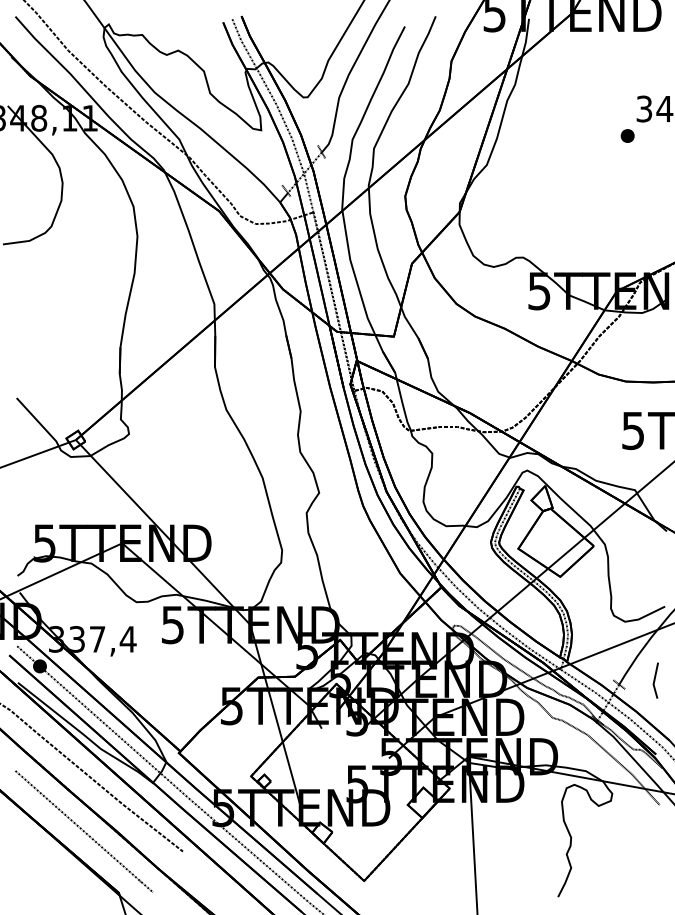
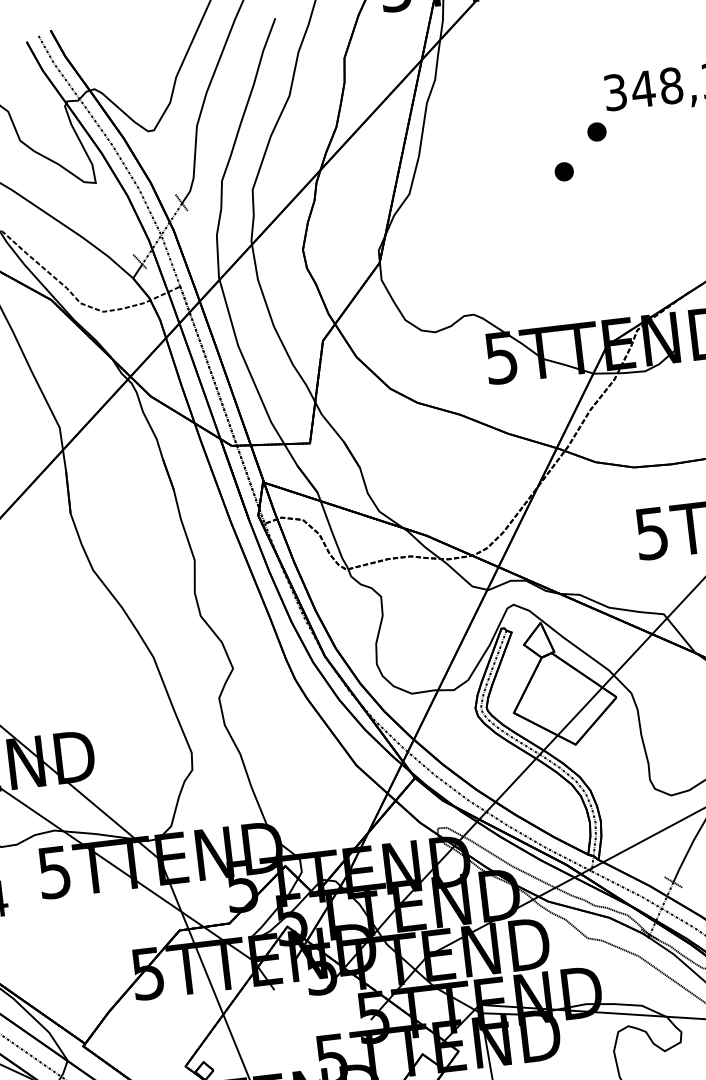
part: (600, 161) -> (563, 171), added

